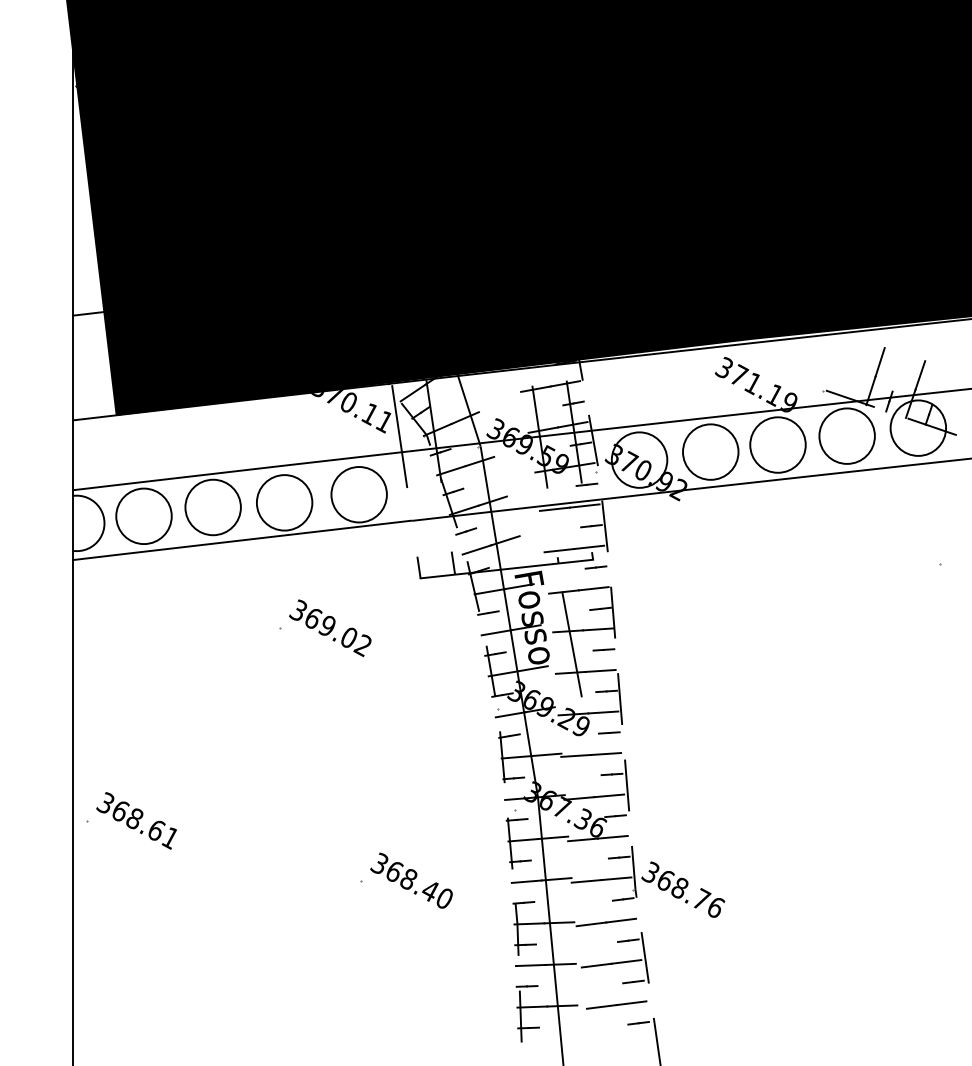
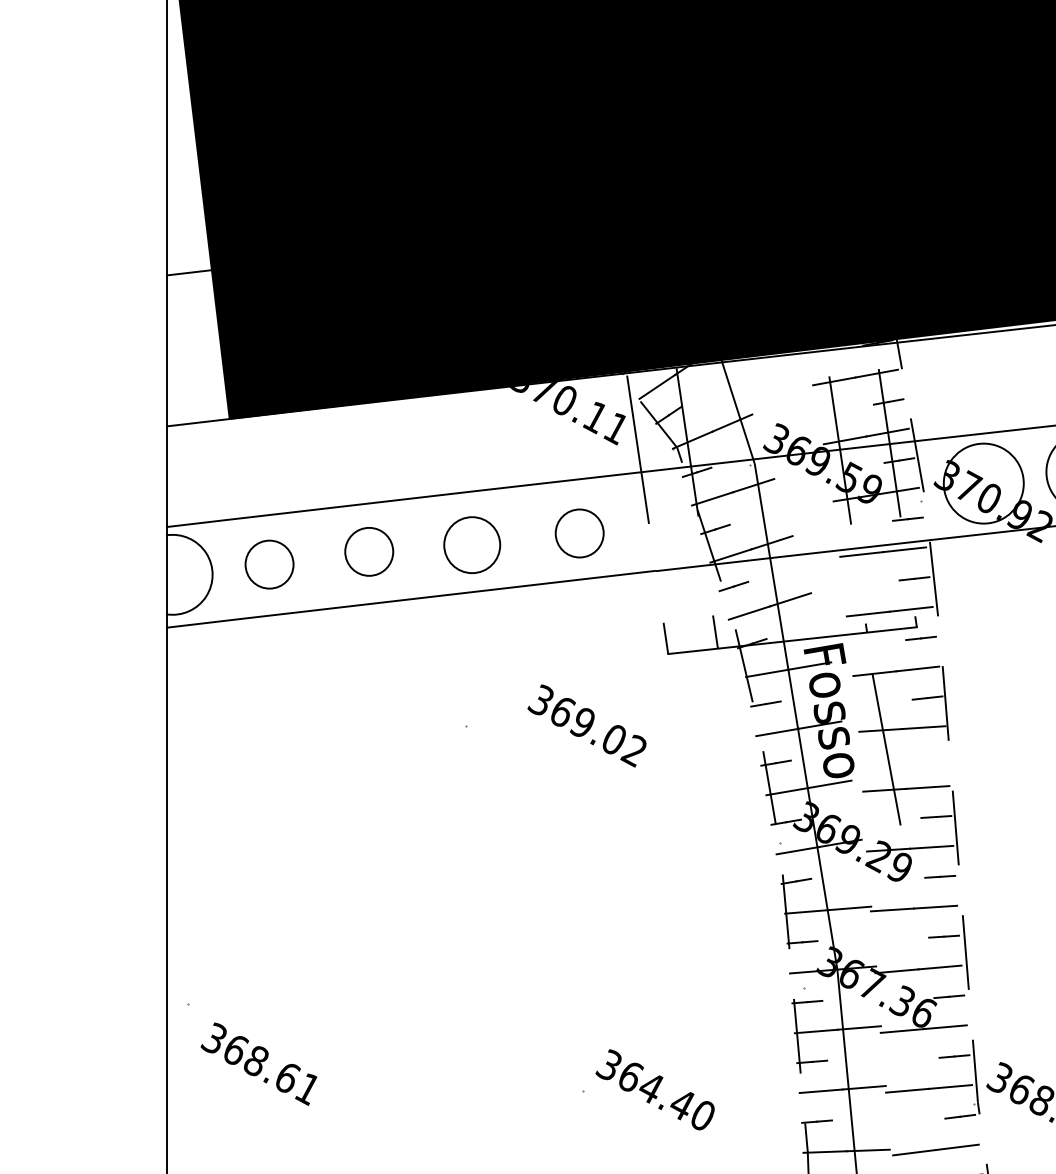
circle: (358, 494) -> (578, 533), size x0.6
circle: (284, 502) -> (472, 544), size x0.7
circle: (212, 507) -> (368, 551), size x0.6
circle: (143, 516) -> (268, 564), size x0.6
text: (330, 628) -> (587, 726), moved
line: (603, 649) -> (931, 756), removed
text: (136, 820) -> (258, 1063), moved
text: (408, 879) -> (650, 1088), 368.40 -> 364.40

